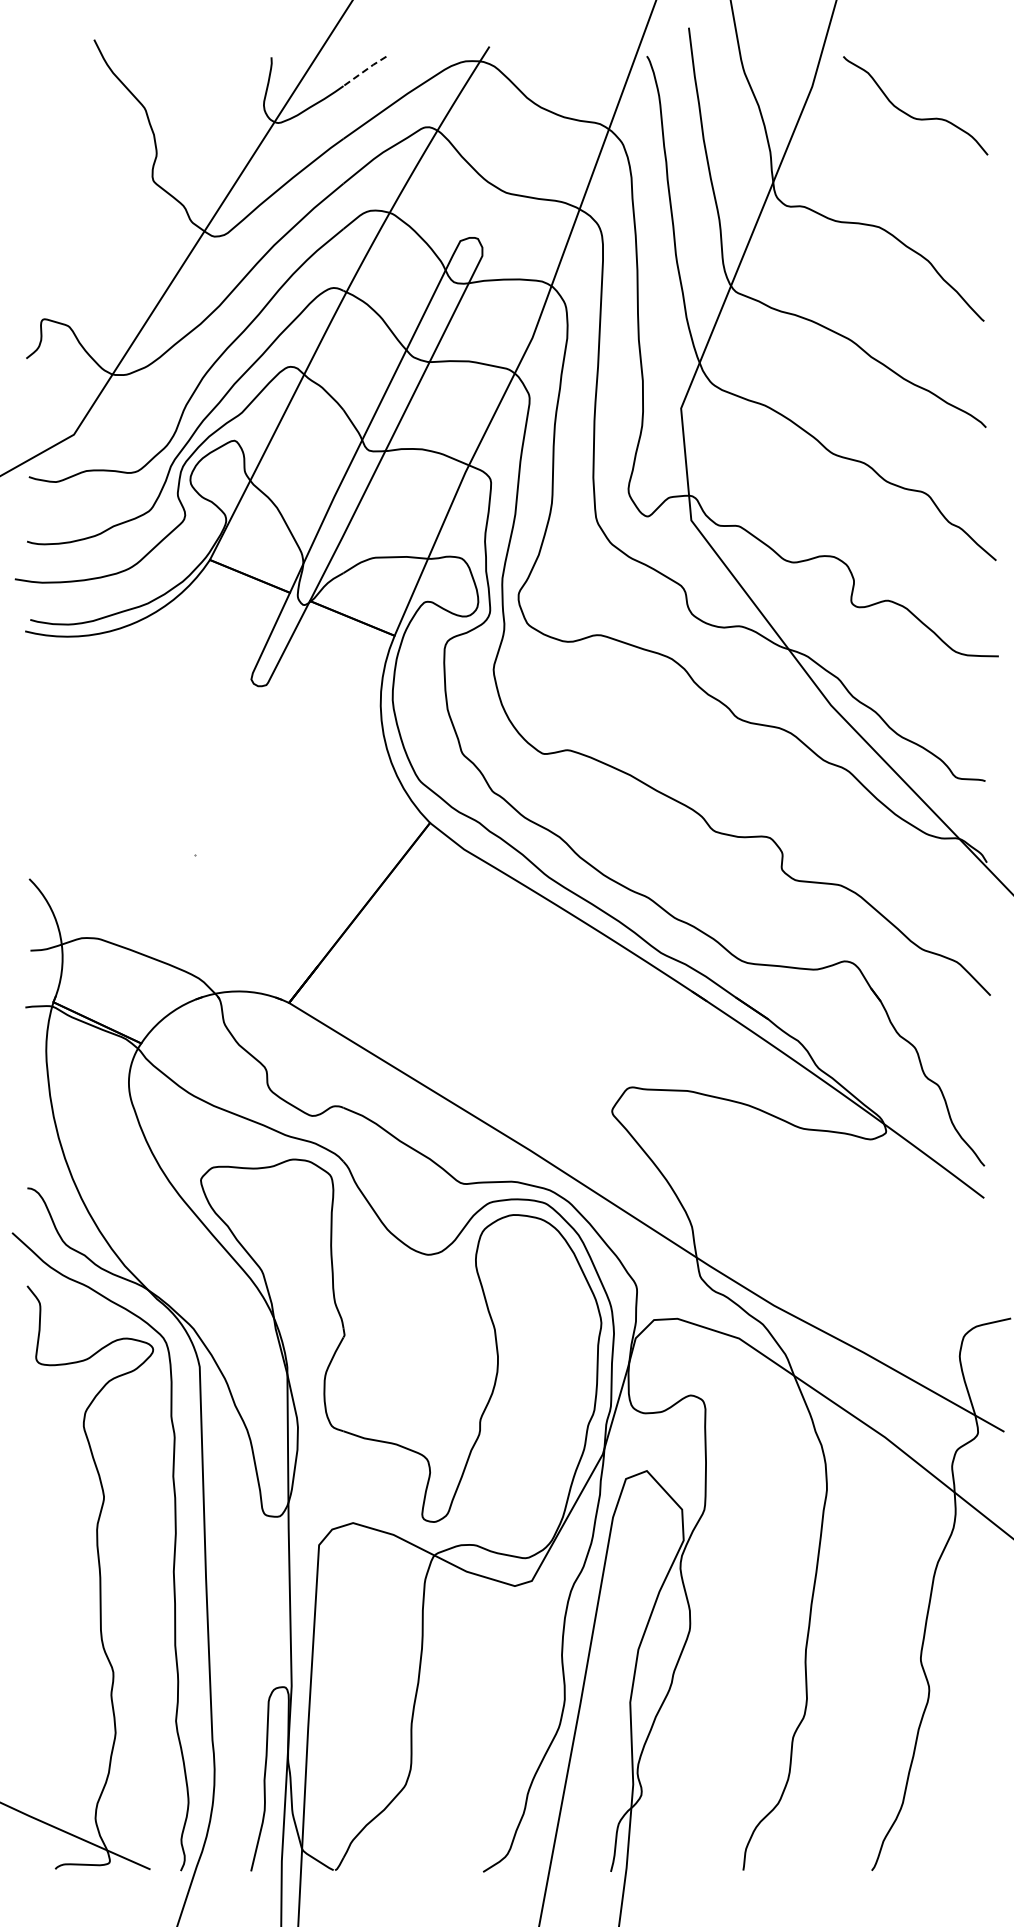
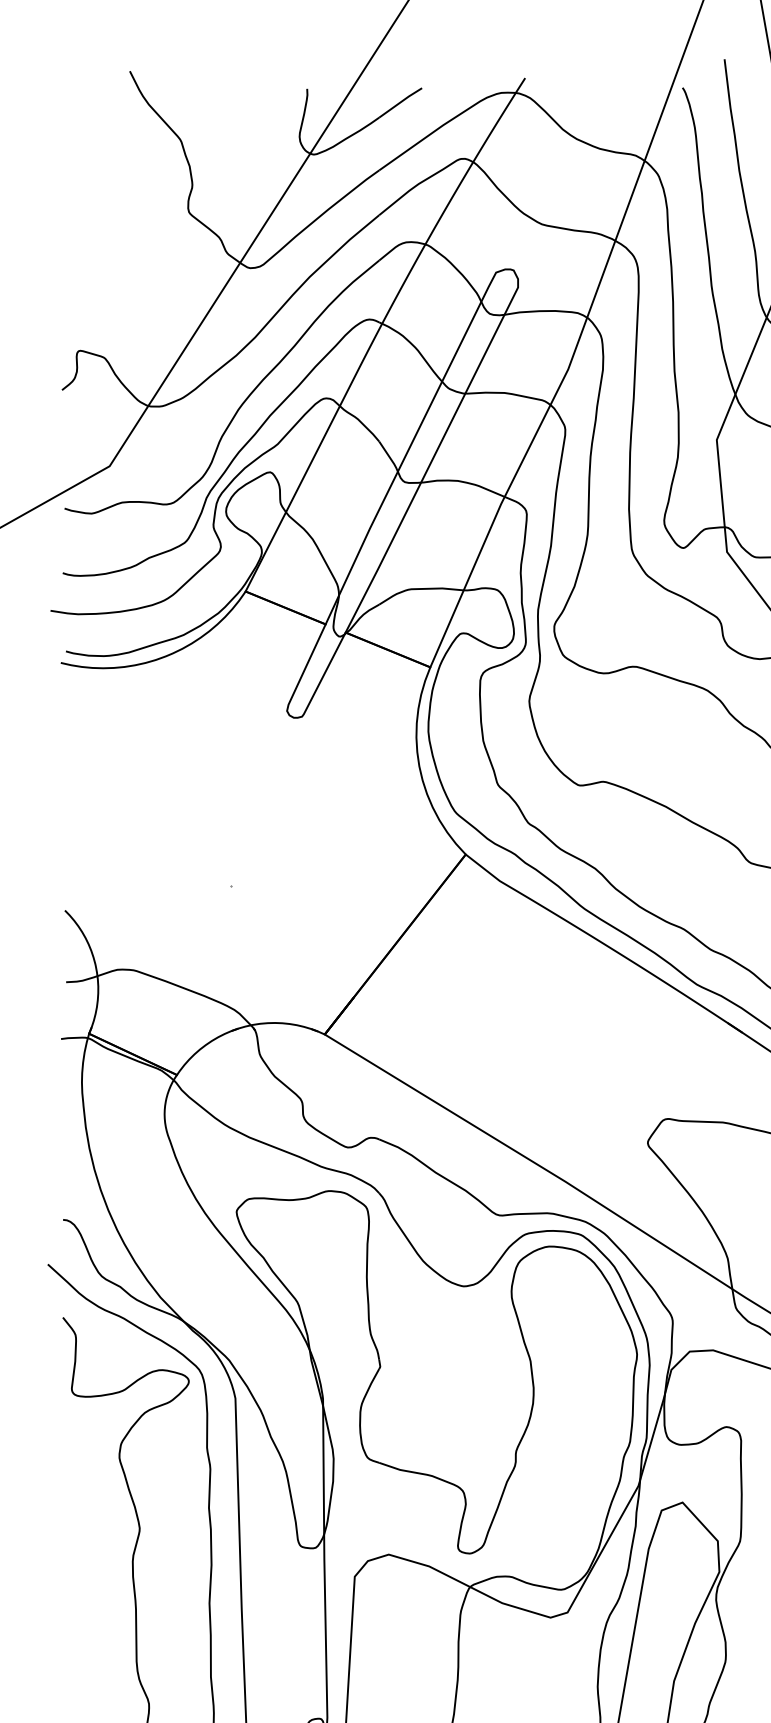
line: (365, 70) -> (401, 102), dashed -> solid

